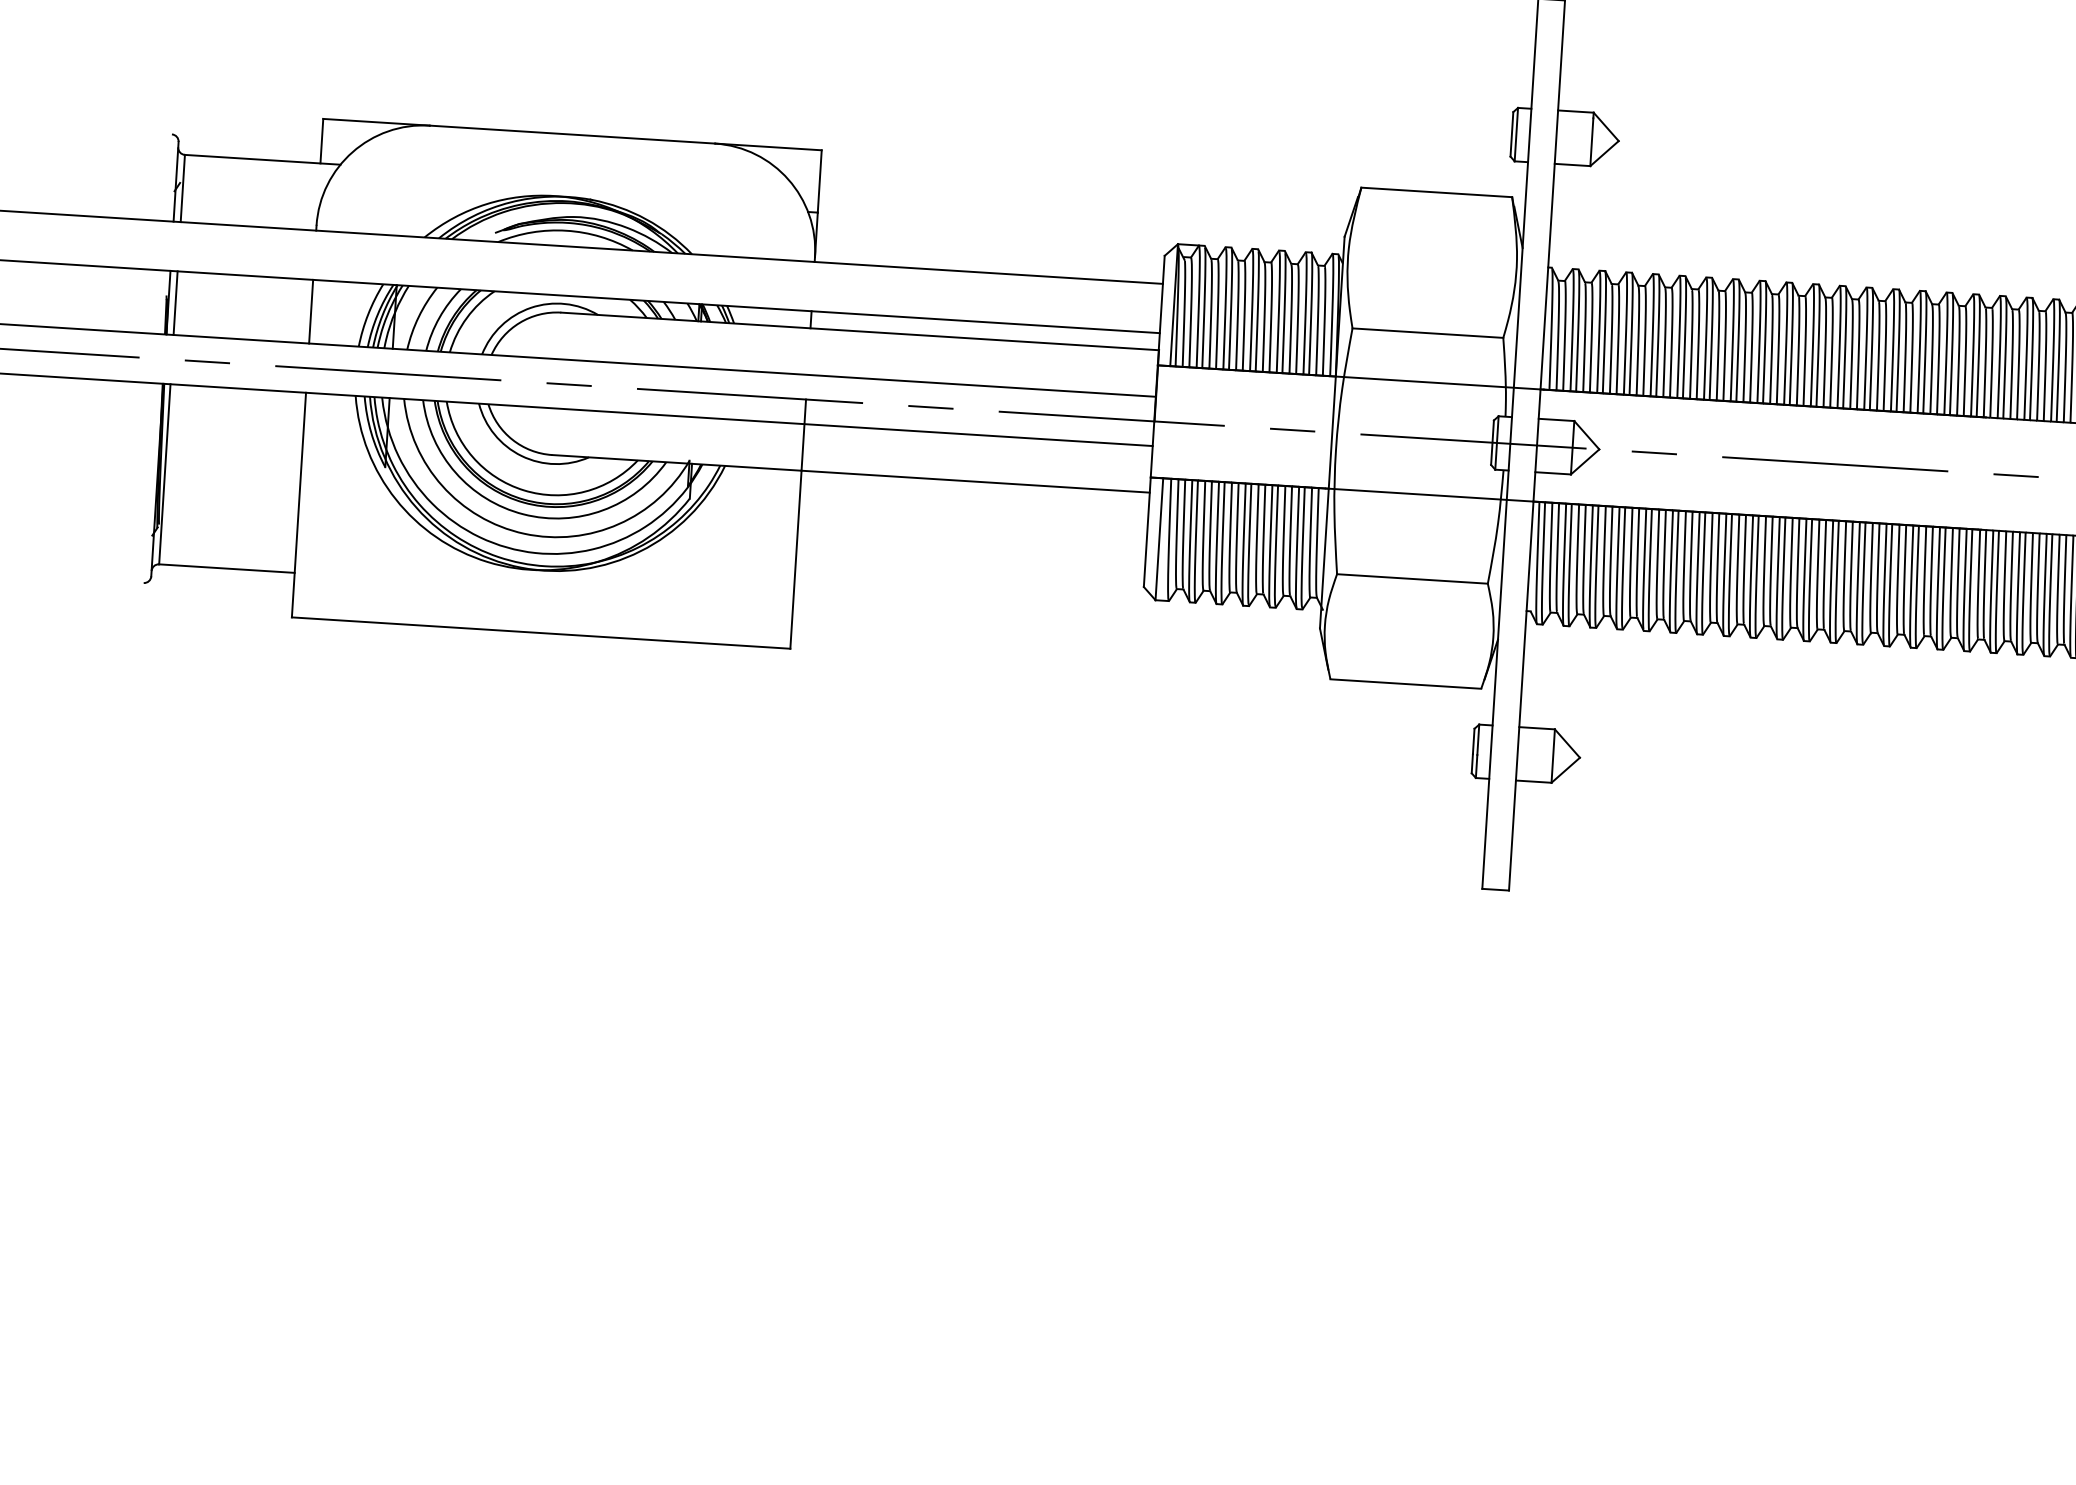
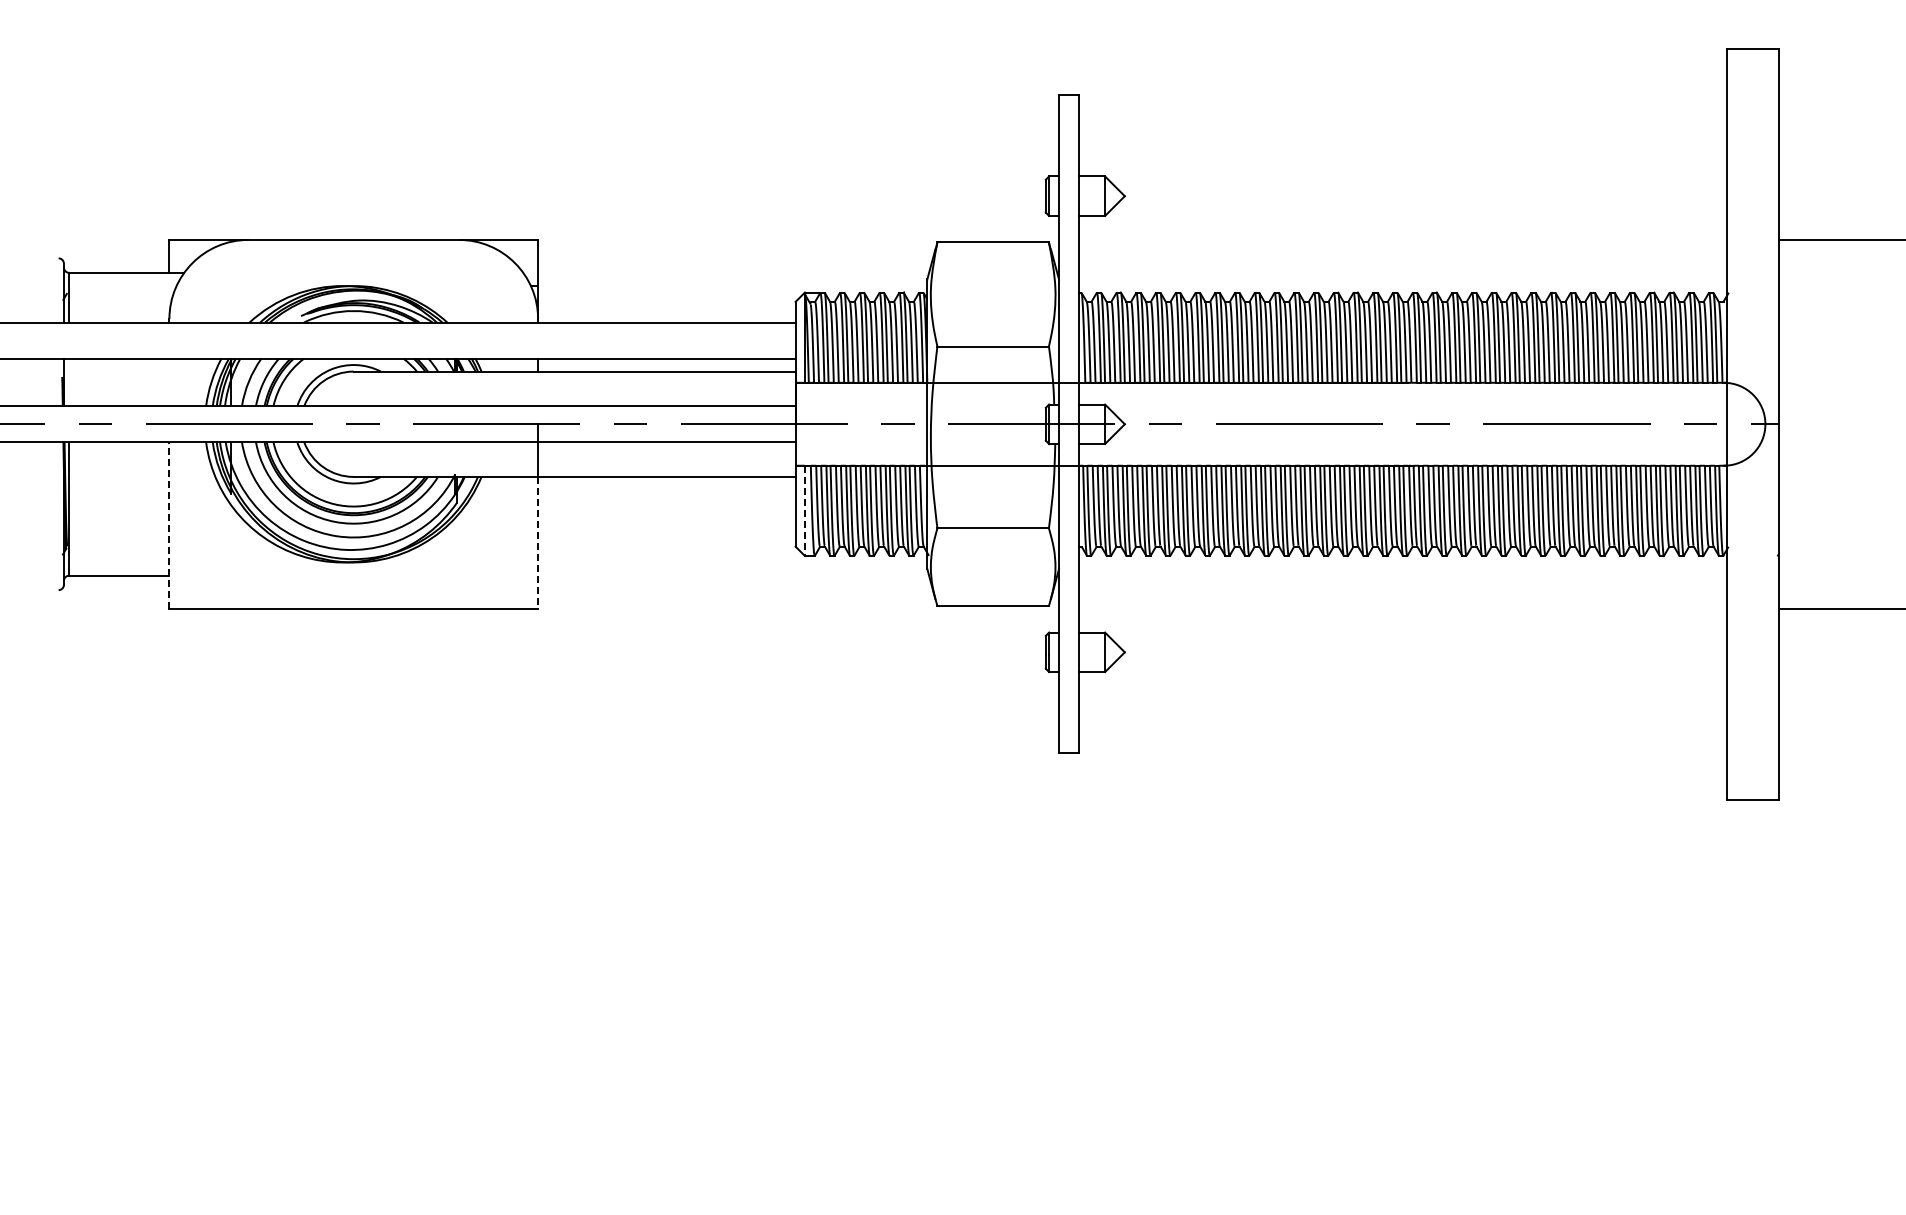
line: (176, 303) -> (69, 382), removed
line: (311, 311) -> (169, 382), removed
line: (299, 505) -> (169, 525), solid -> dashed
line: (1158, 540) -> (804, 511), solid -> dashed
line: (796, 559) -> (538, 542), solid -> dashed

